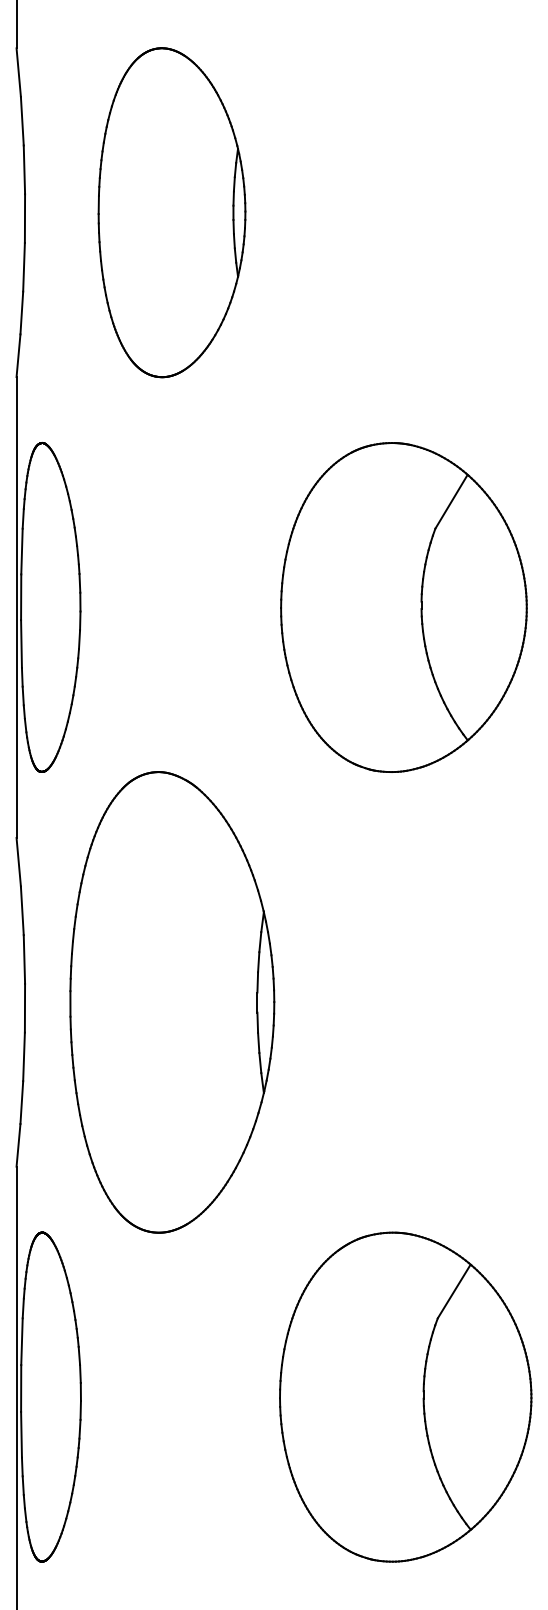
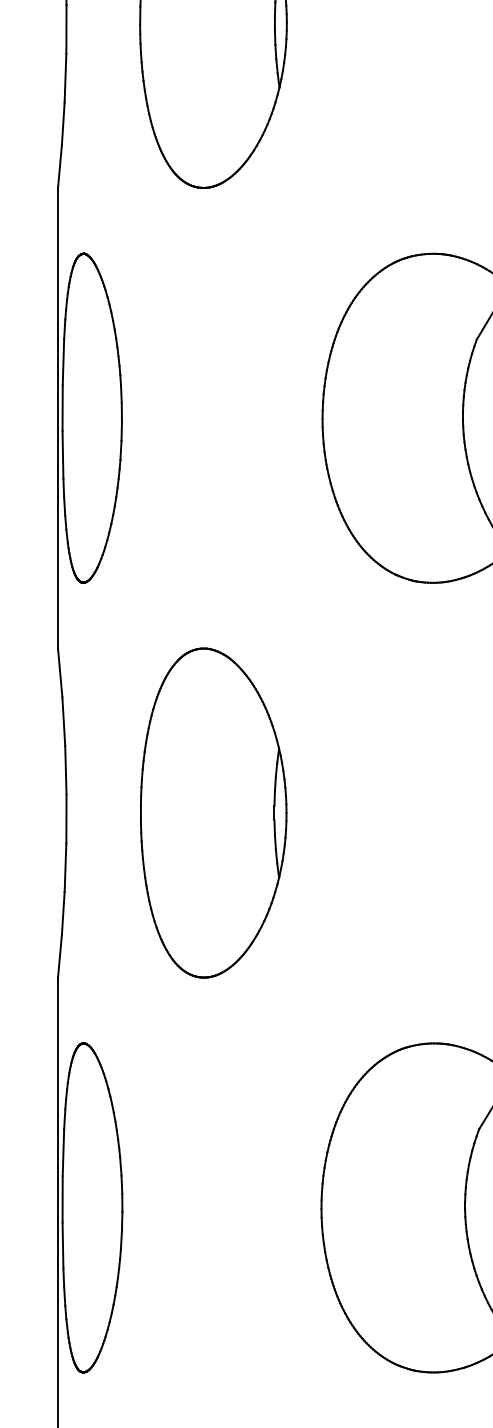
part: (171, 1001) -> (212, 812), size x0.71

